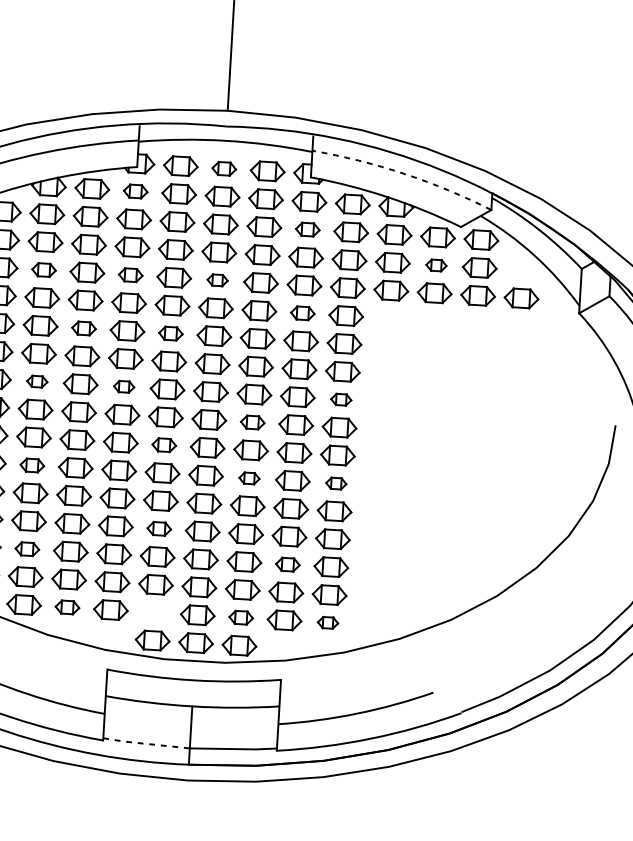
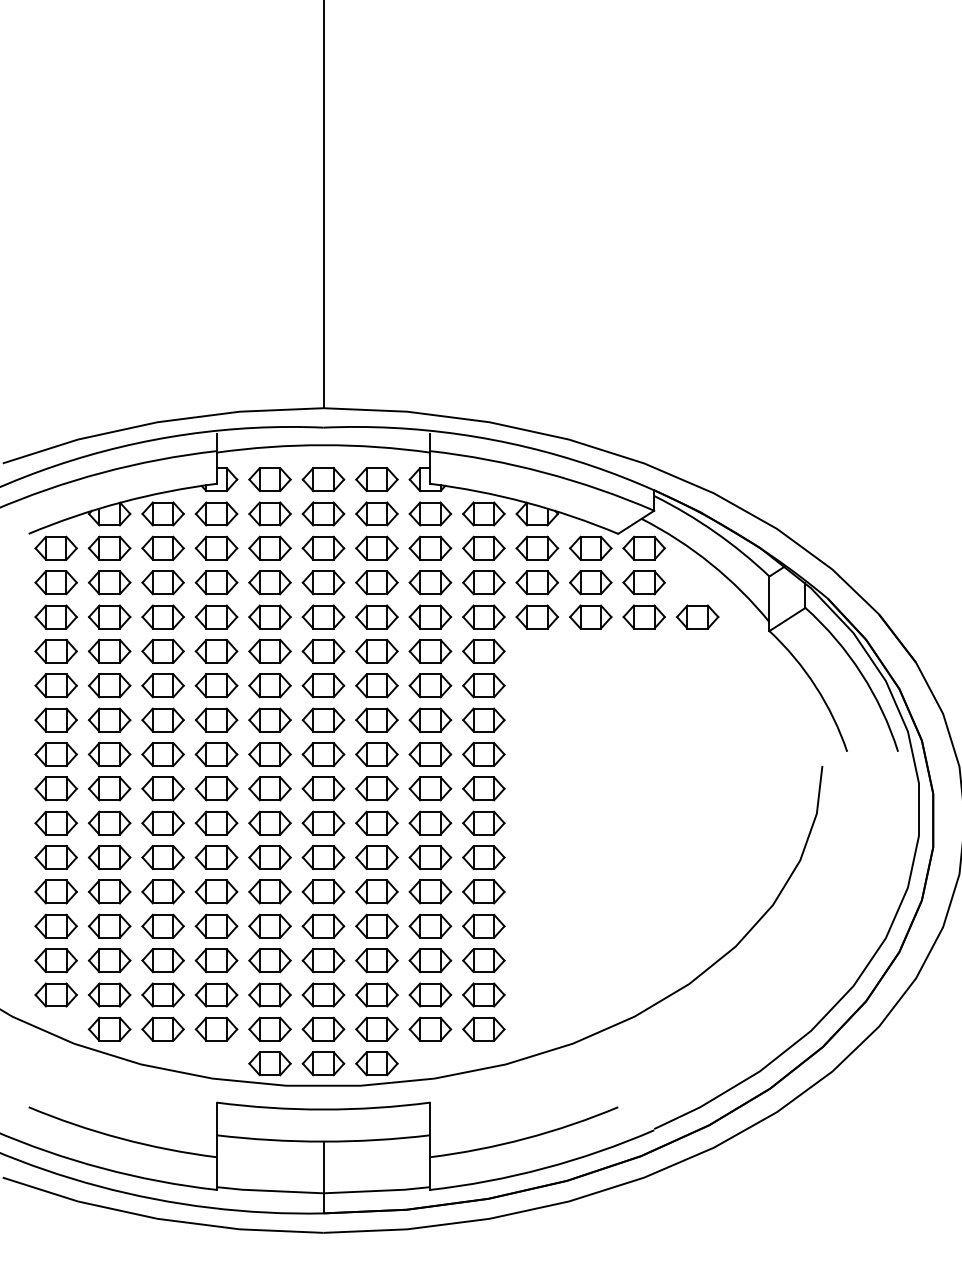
part: (224, 168) -> (323, 479), size x1.43
arc: (404, 173) -> (544, 472), dashed -> solid
part: (135, 191) -> (216, 513), size x1.43
part: (307, 229) -> (430, 547), size x1.43
part: (436, 265) -> (590, 582), size x1.67
part: (43, 269) -> (109, 616), size x1.43
part: (130, 274) -> (216, 616), size x1.43
part: (217, 279) -> (323, 616), size x1.67
part: (302, 312) -> (430, 650), size x1.43
part: (83, 328) -> (162, 685), size x1.43
part: (170, 333) -> (269, 685), size x1.43
part: (37, 381) -> (109, 754), size x1.67
part: (124, 386) -> (216, 754), size x1.67
part: (340, 399) -> (483, 754), size x1.67
part: (252, 422) -> (376, 788), size x1.43
part: (163, 444) -> (269, 822), size x1.43
part: (32, 465) -> (109, 857), size x1.43
part: (249, 478) -> (376, 857), size x1.67
part: (335, 483) -> (483, 857), size x1.67
part: (158, 528) -> (269, 925), size x1.43
part: (27, 548) -> (109, 960), size x1.43
part: (287, 564) -> (430, 960), size x1.43
part: (67, 606) -> (162, 1028), size x1.43
part: (153, 611) -> (269, 1028), added
part: (240, 617) -> (376, 1028), size x1.43
part: (327, 622) -> (483, 1028), size x1.67
line: (146, 743) -> (269, 1190), dashed -> solid

